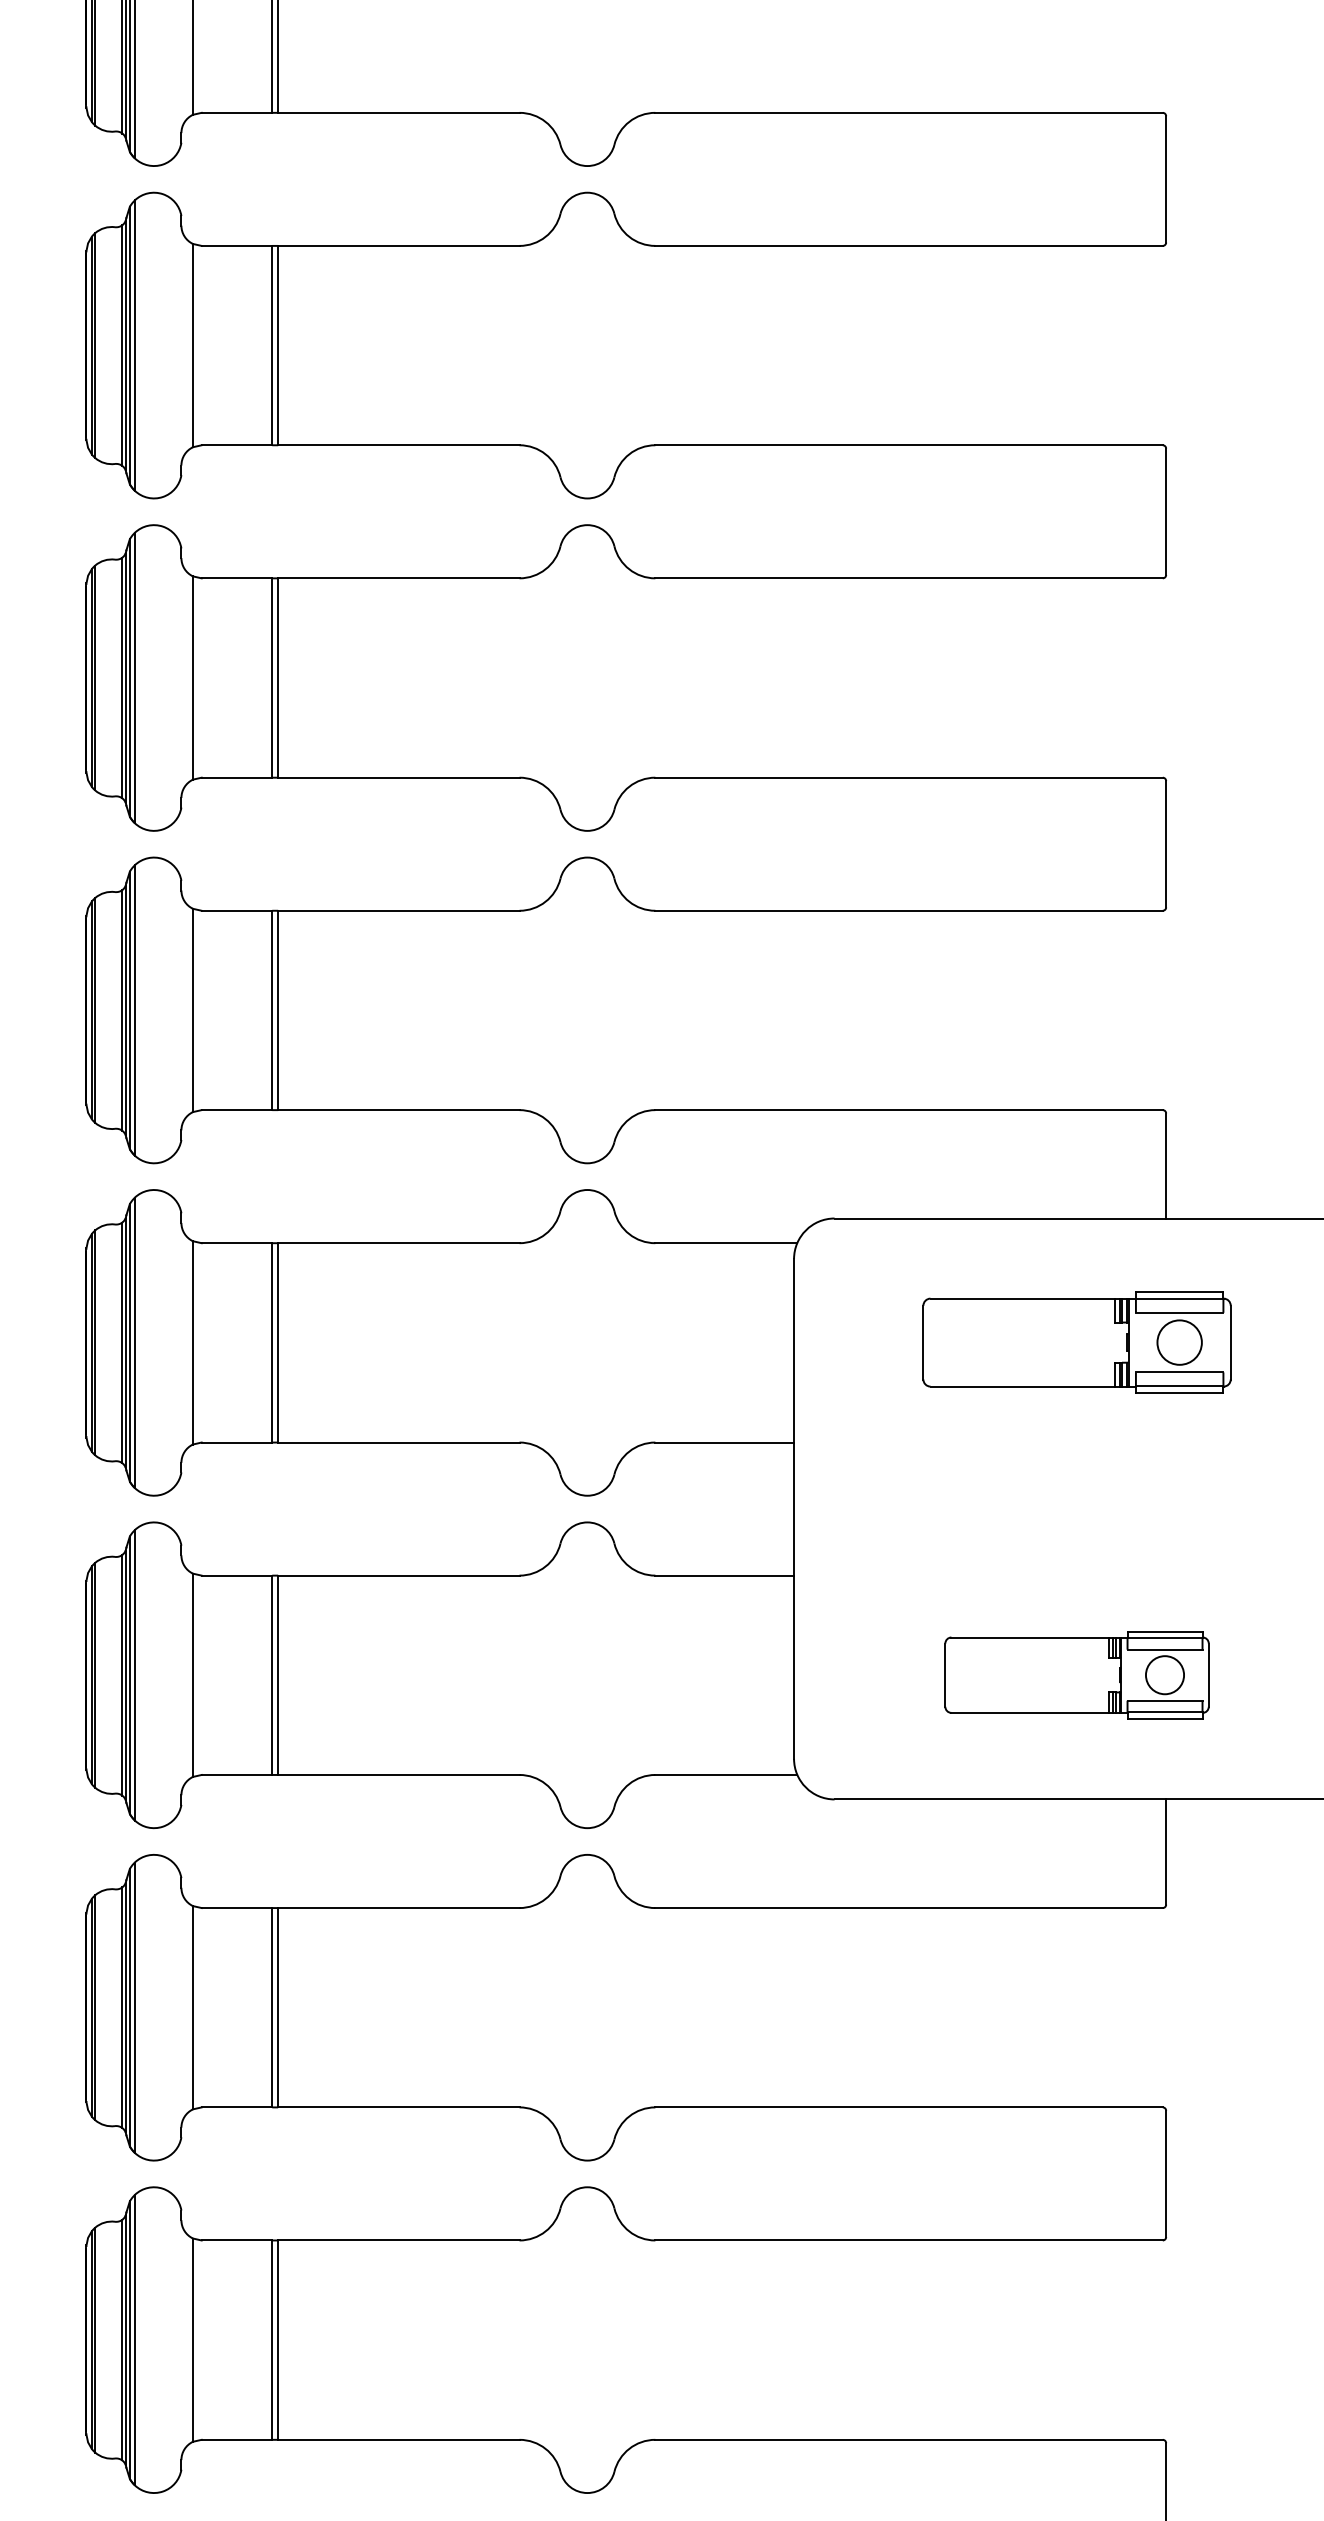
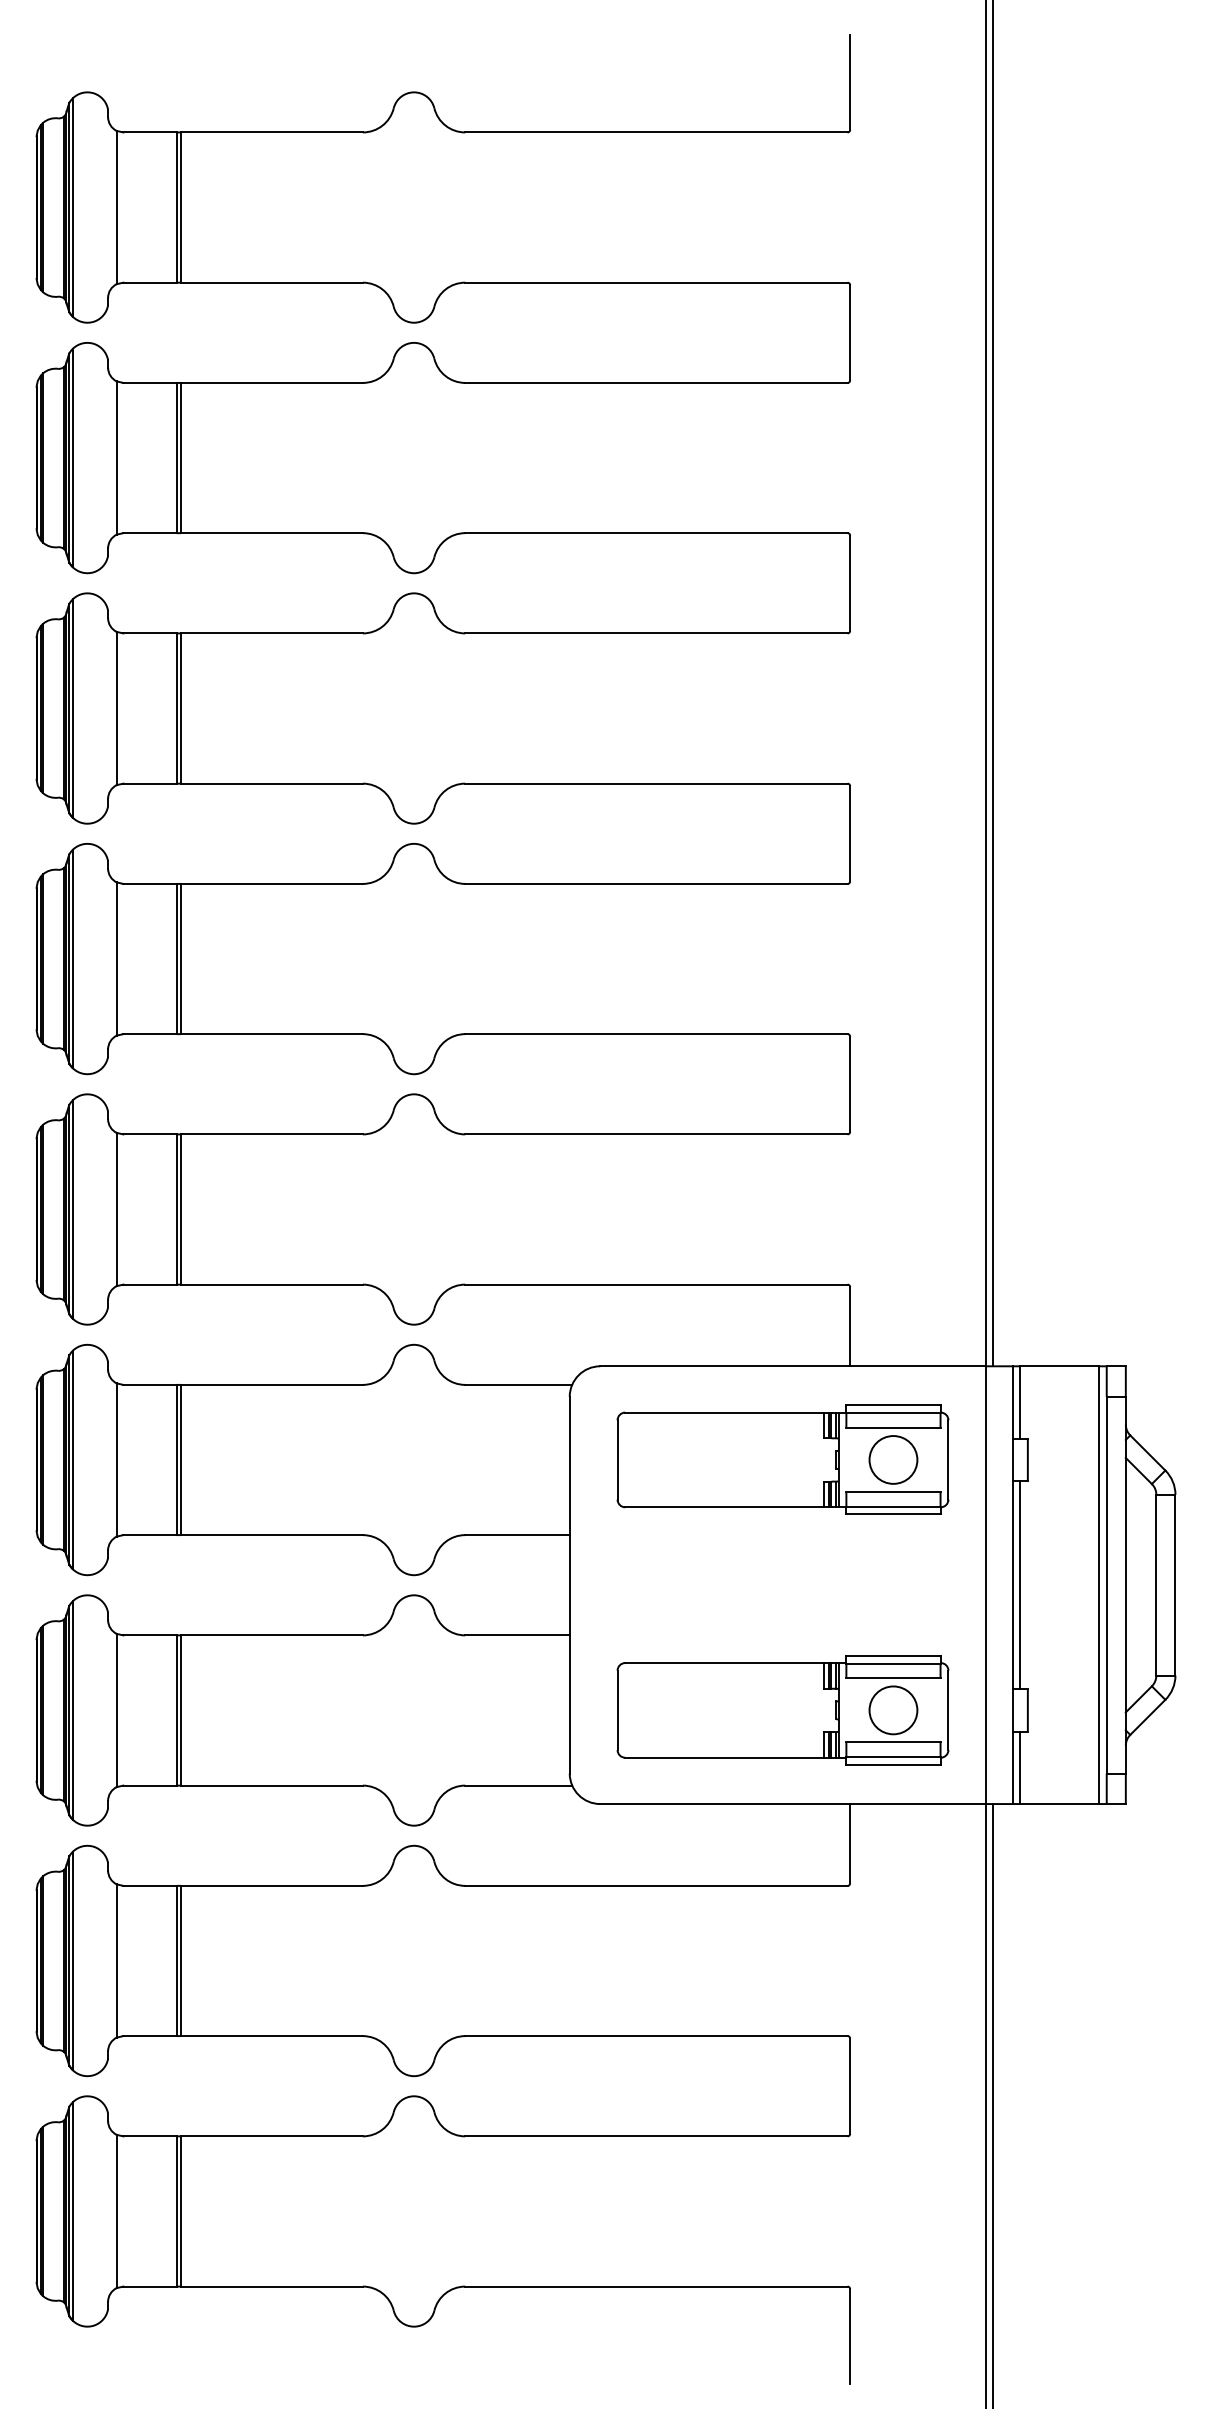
part: (1076, 1342) -> (782, 1459), size x1.43
part: (1076, 1675) -> (782, 1710), size x1.67

